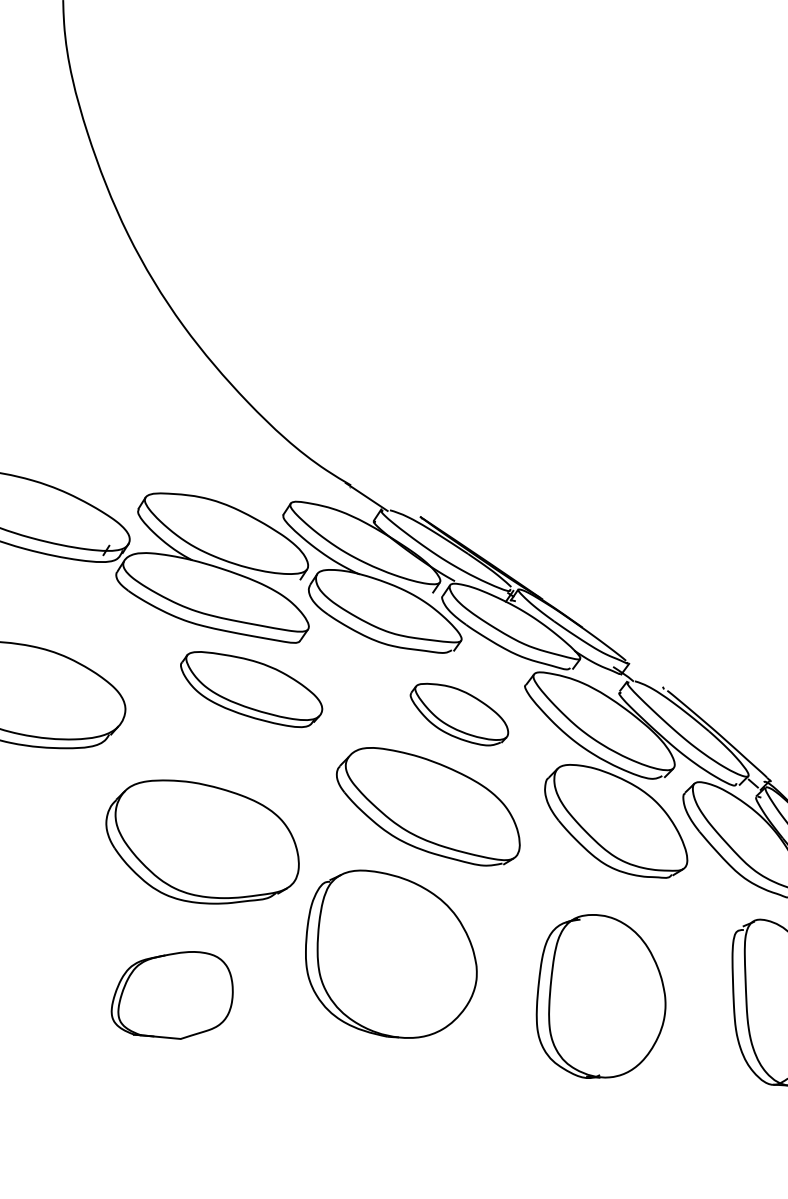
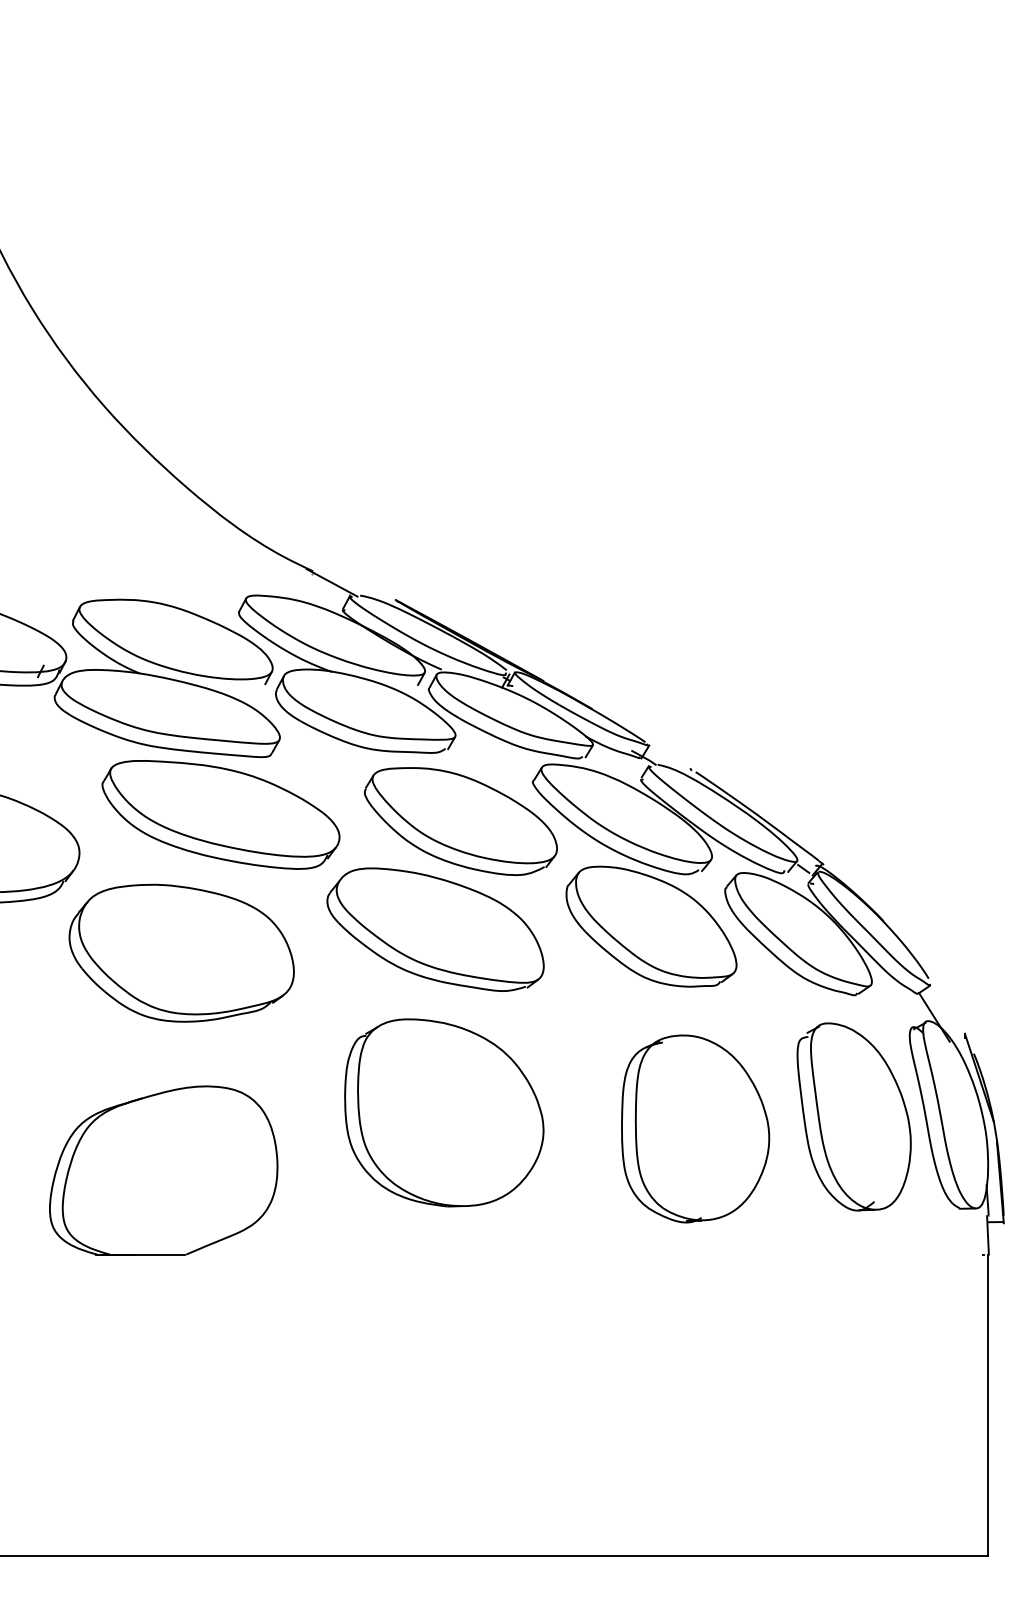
part: (250, 689) -> (220, 814), size x1.43
part: (458, 714) -> (460, 821), size x1.67
part: (202, 842) -> (181, 952), moved
part: (392, 954) -> (444, 1112), moved
part: (172, 994) -> (163, 1170), size x1.67
part: (601, 997) -> (695, 1128), moved

